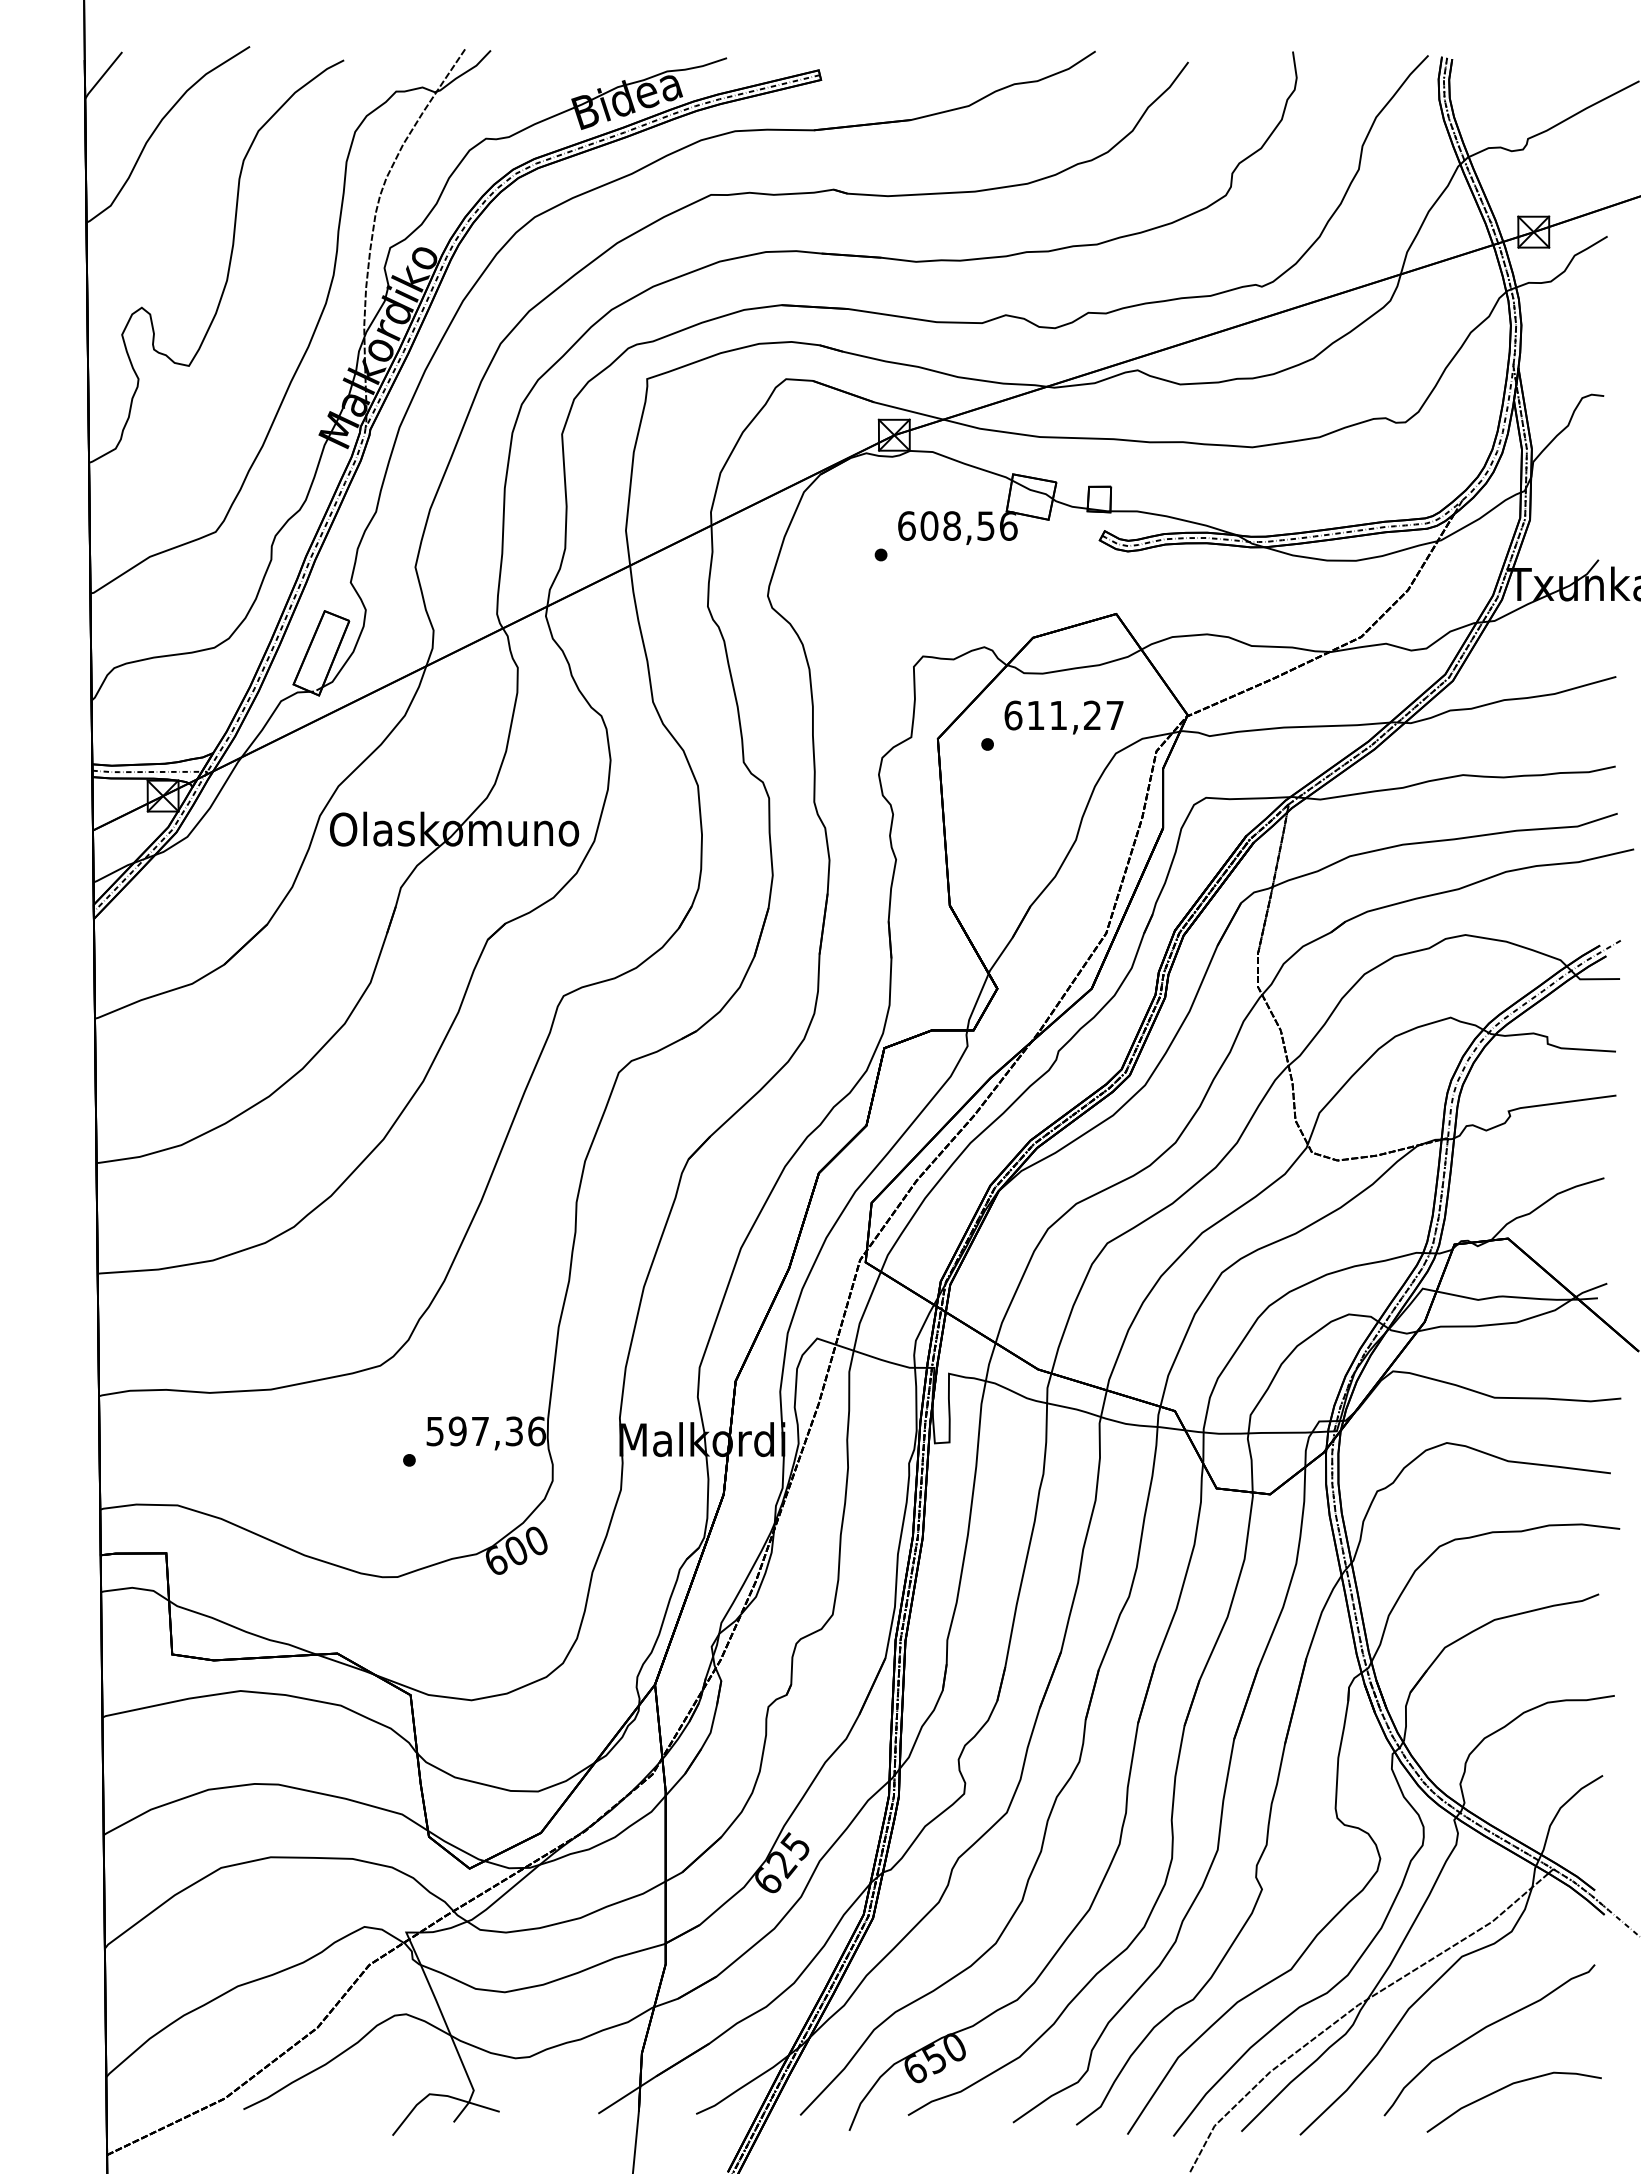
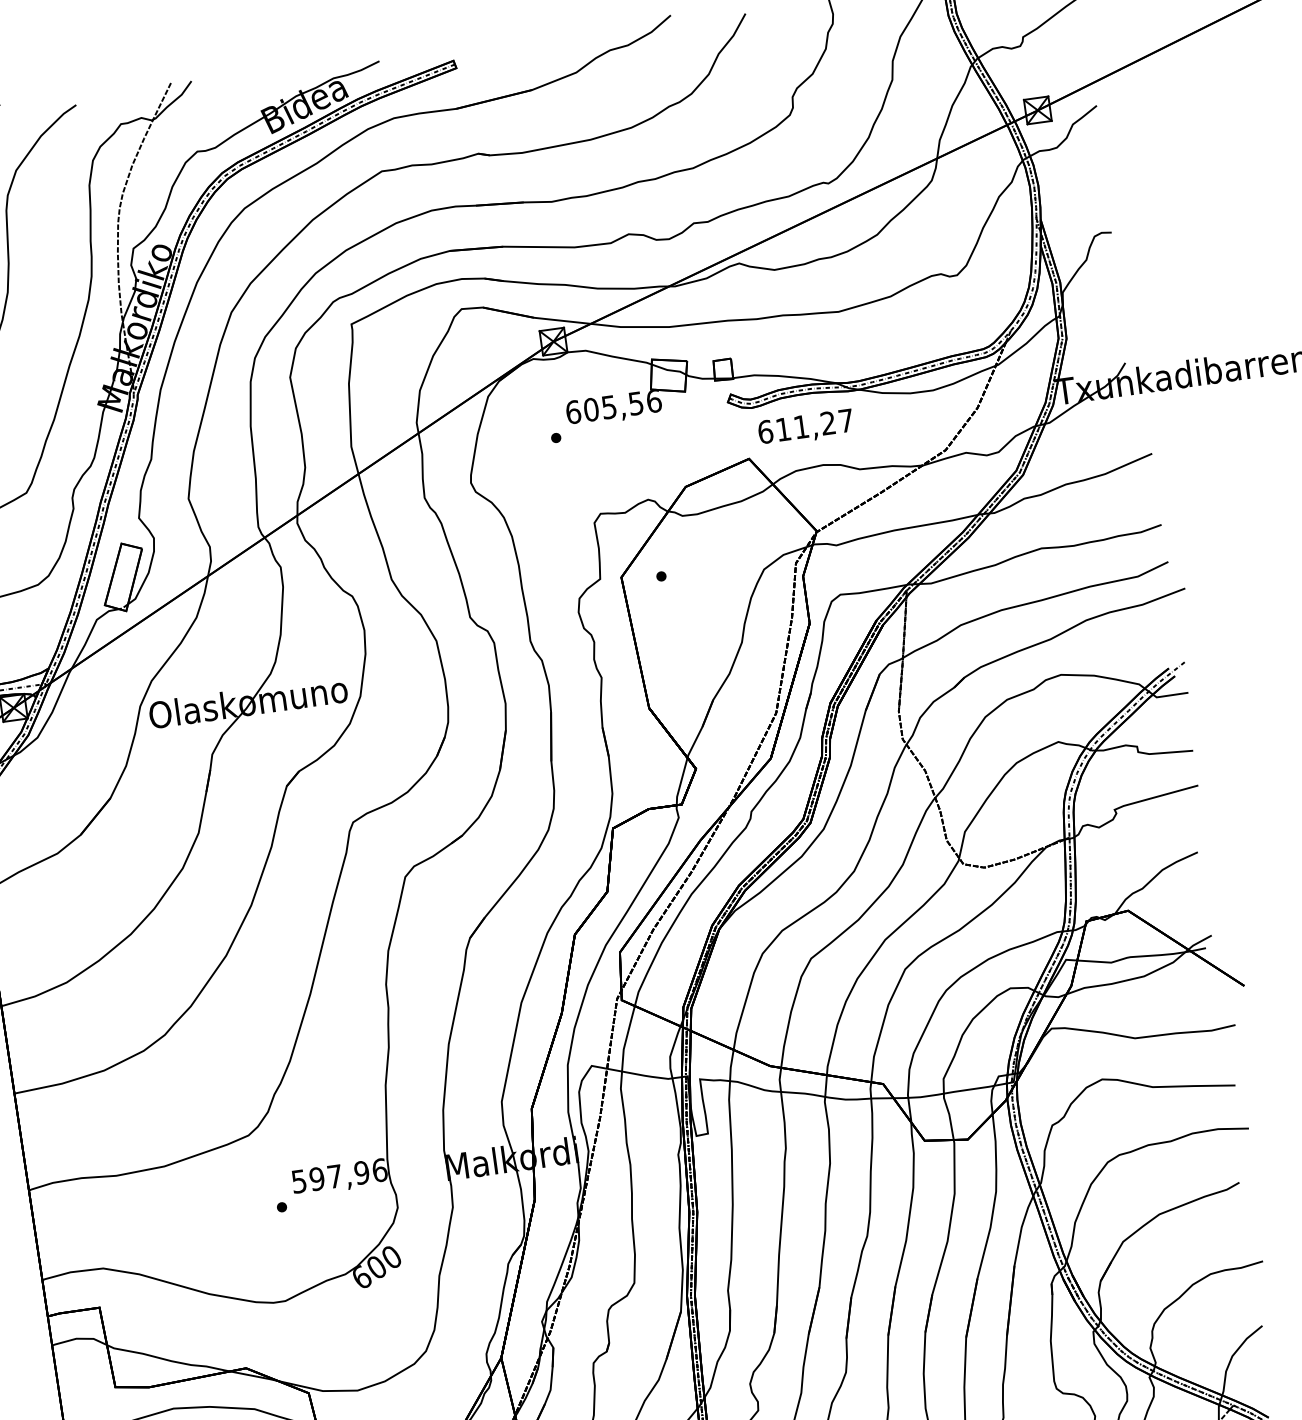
text: (951, 525) -> (608, 406), 608,56 -> 605,56
text: (1063, 717) -> (805, 428), moved
text: (514, 1431) -> (362, 1172), 597,36 -> 597,96

